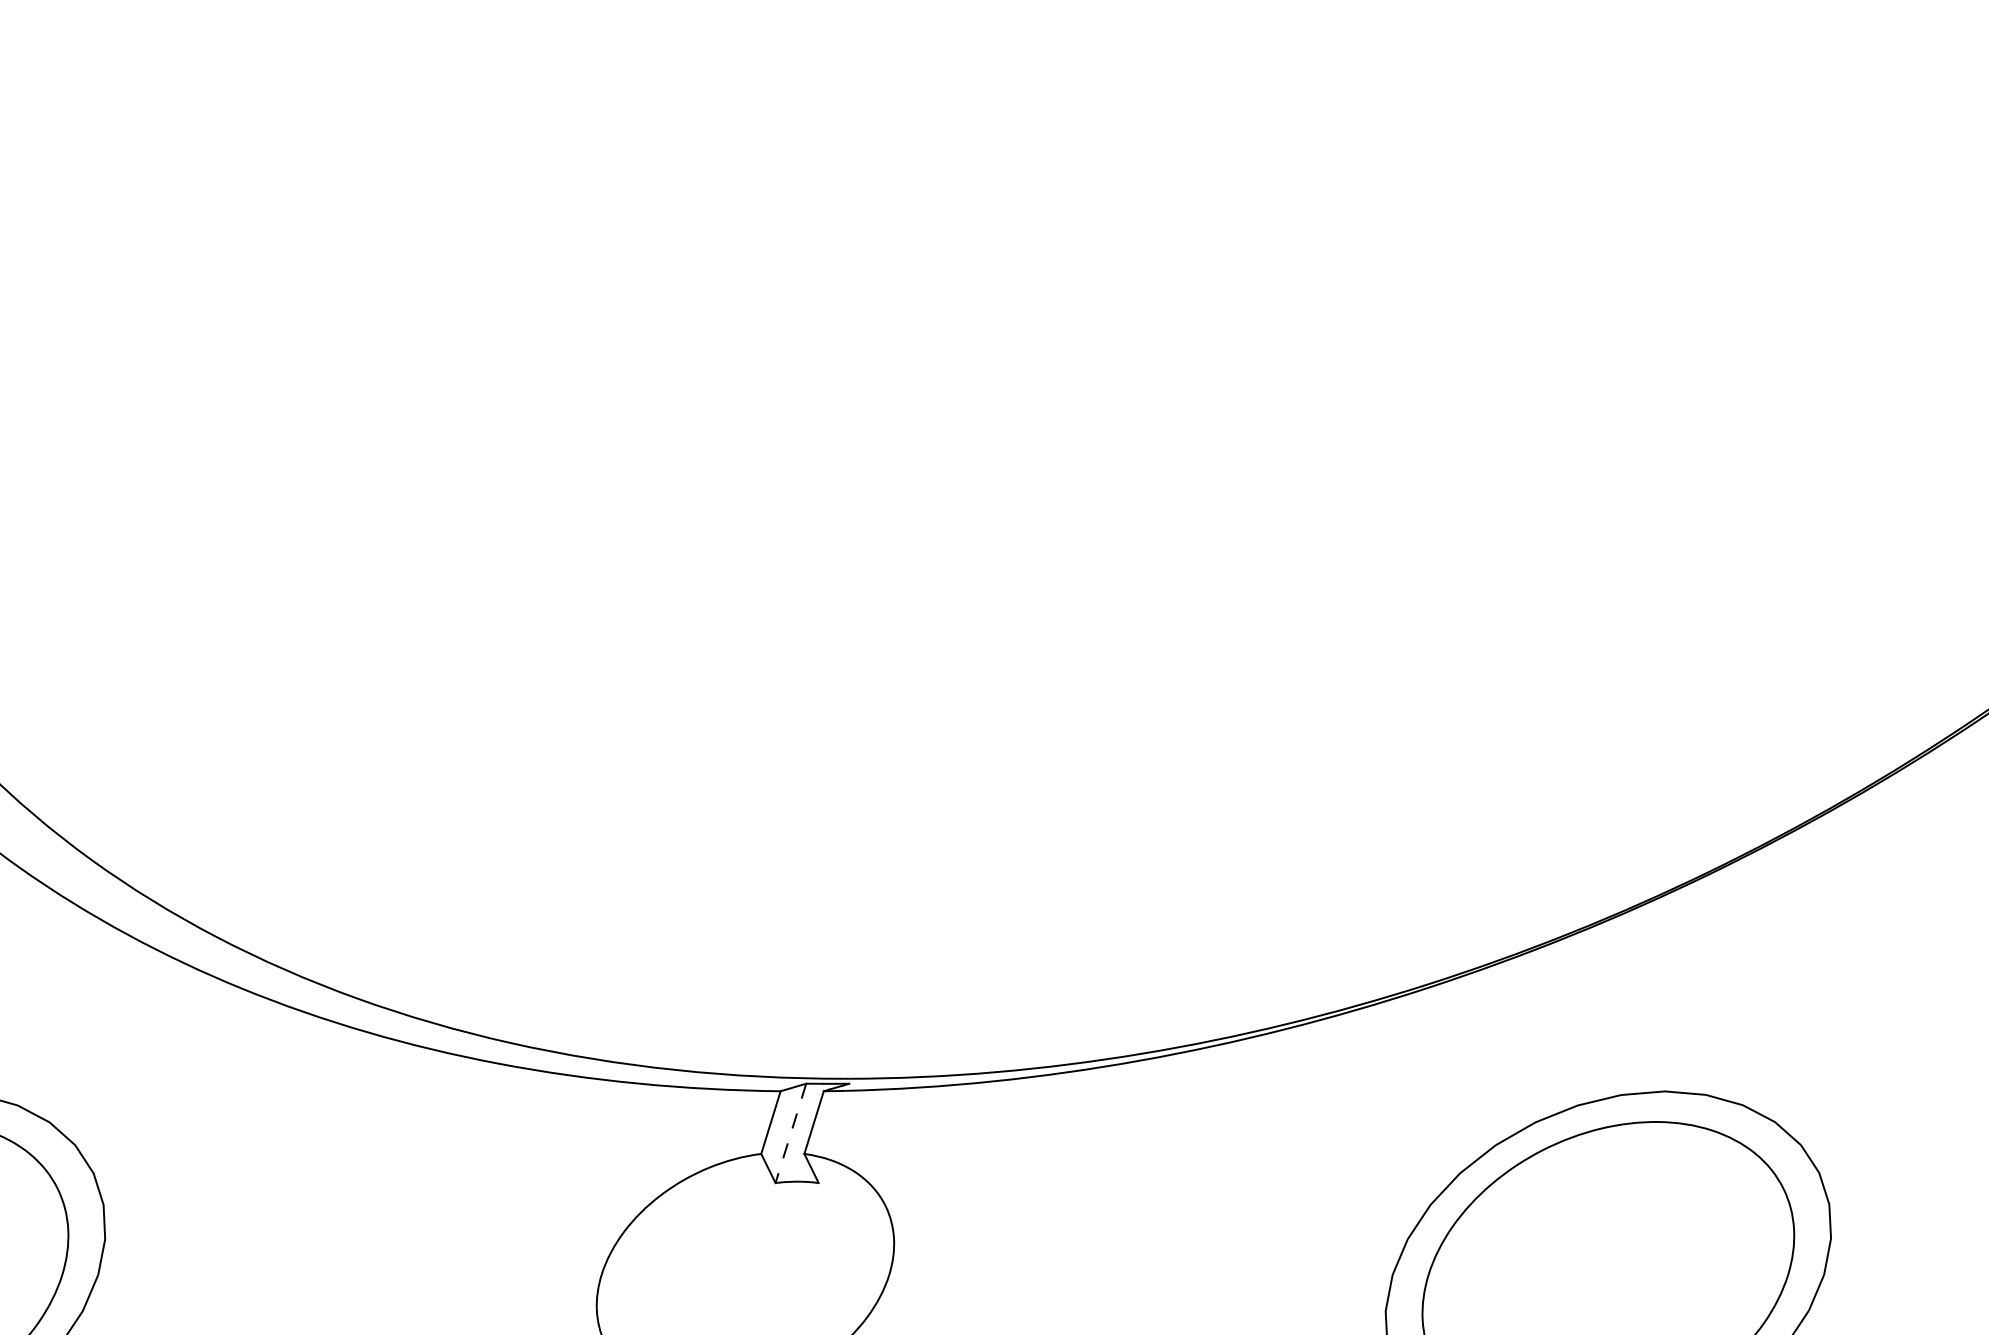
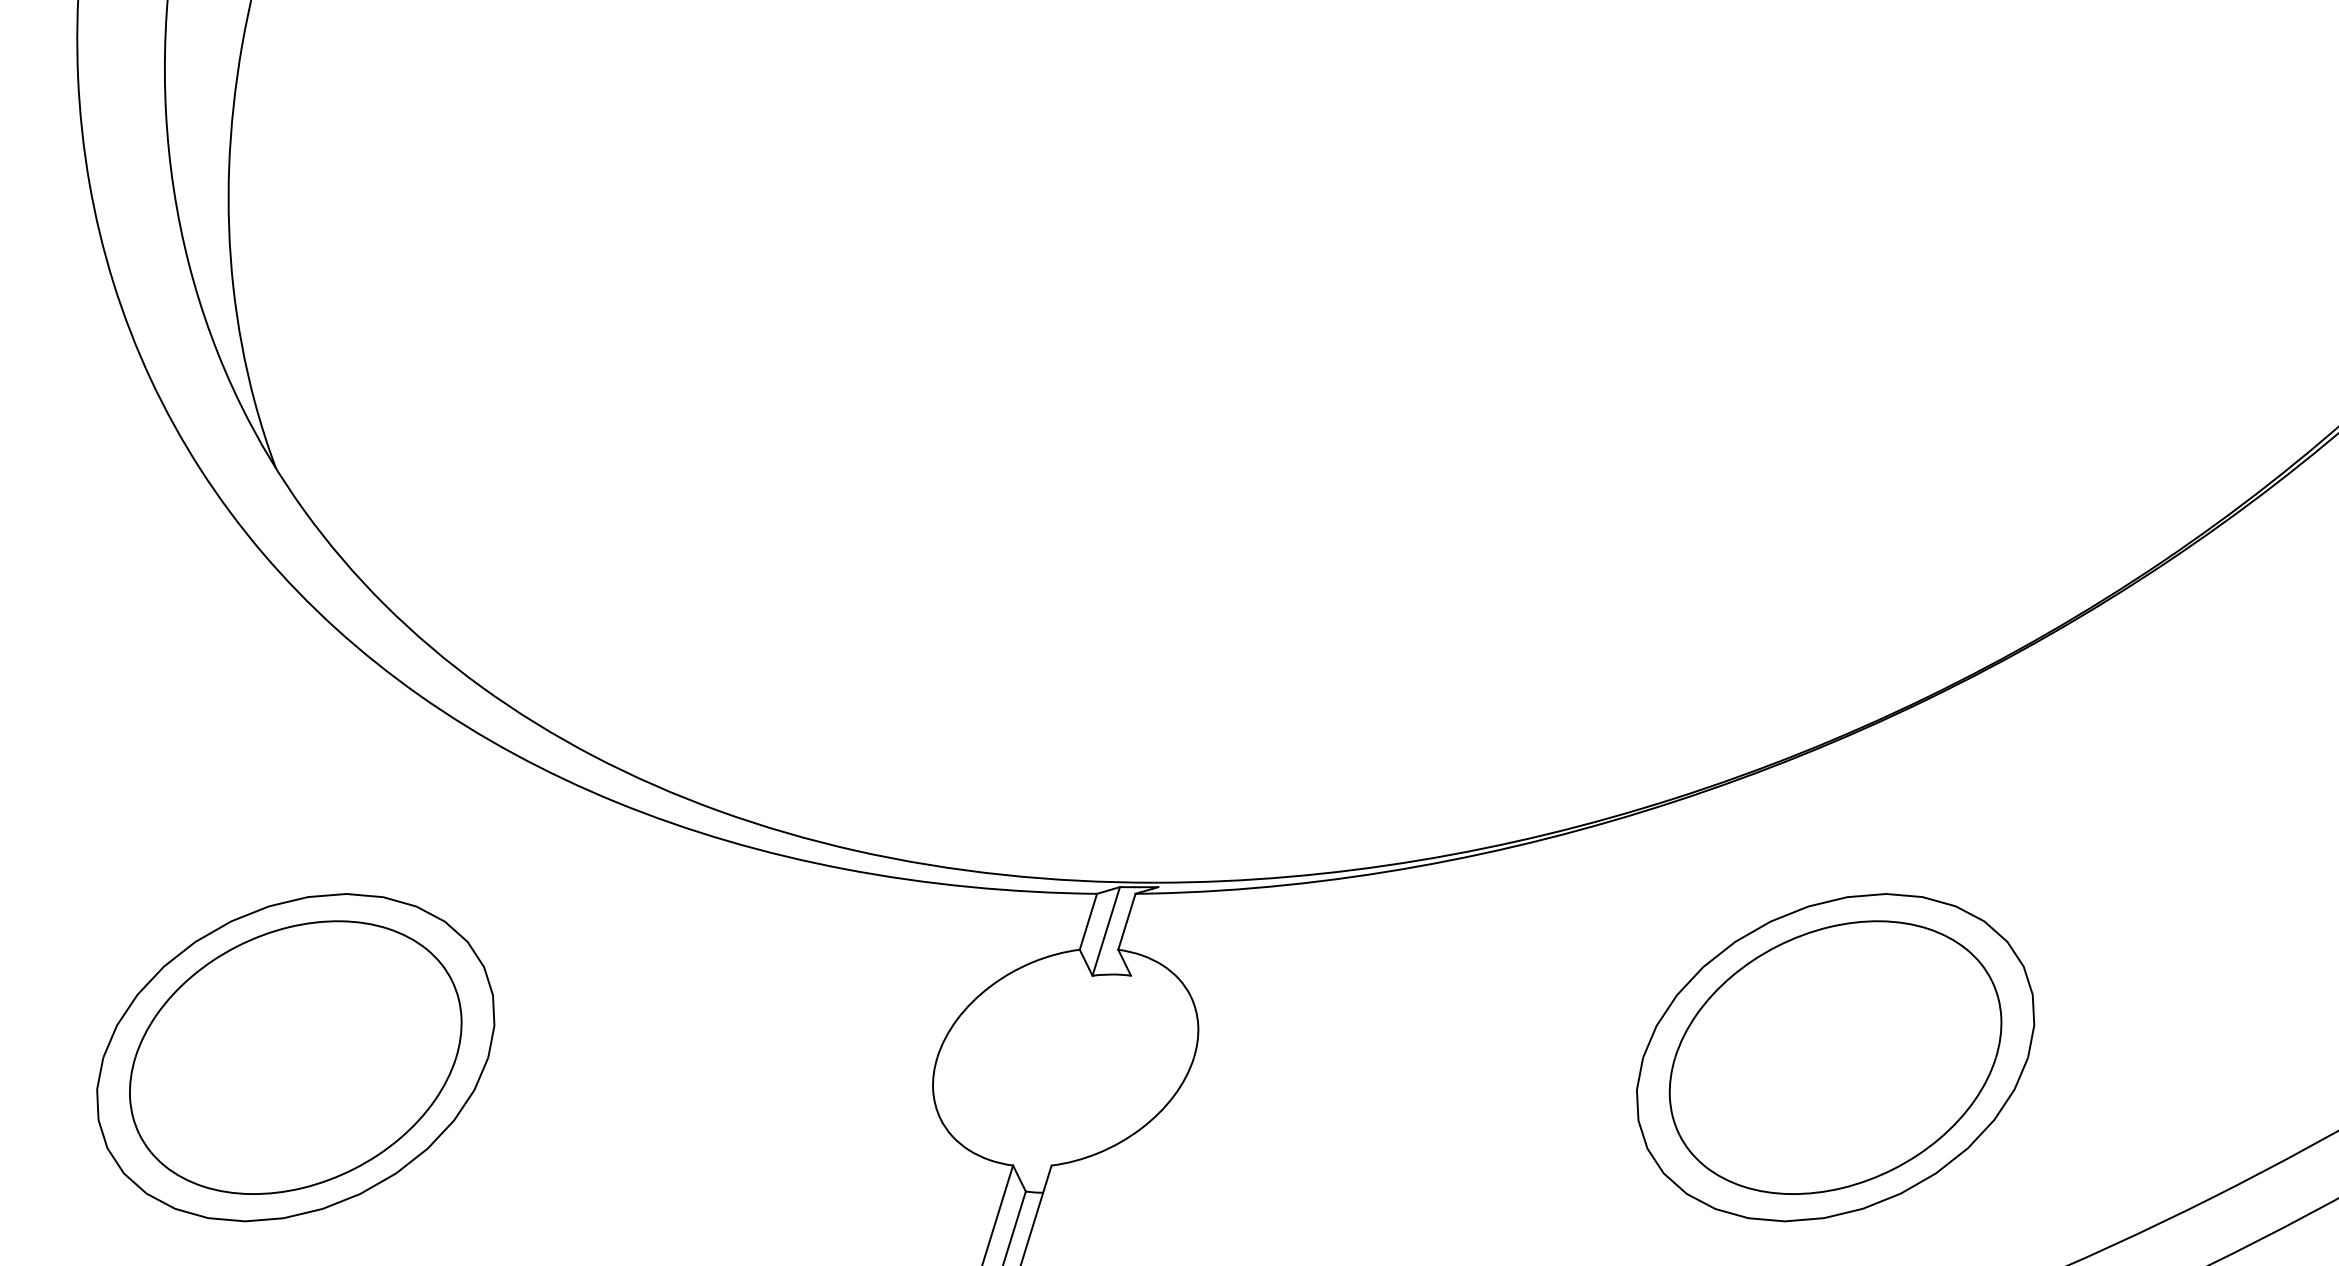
line: (791, 1133) -> (1106, 931), dashed -> solid

